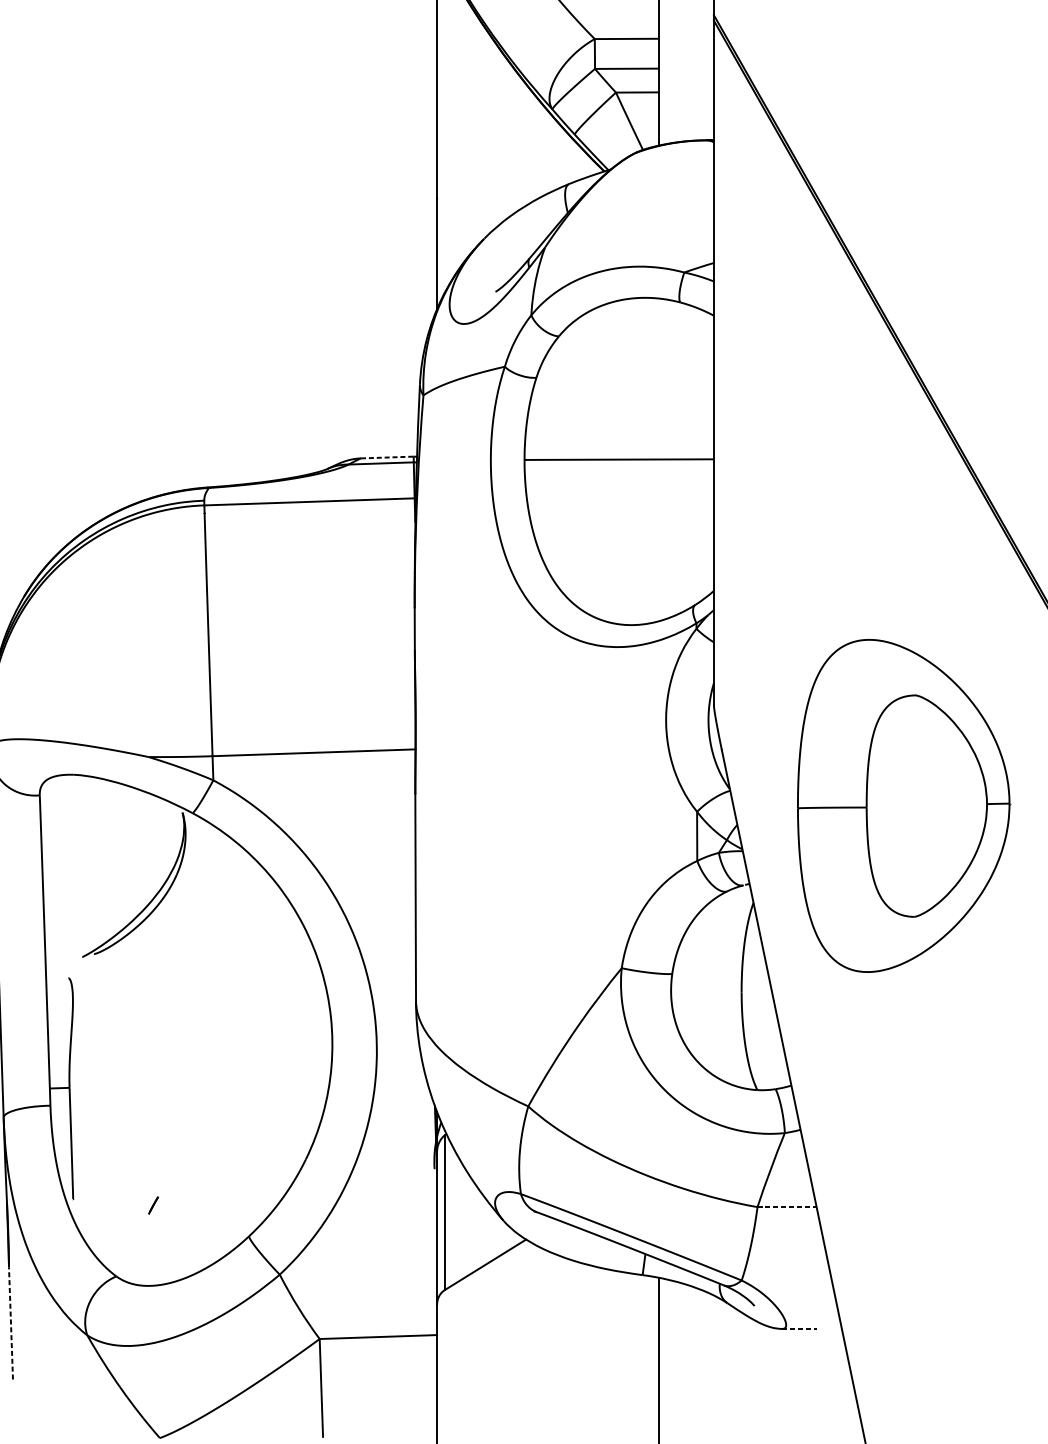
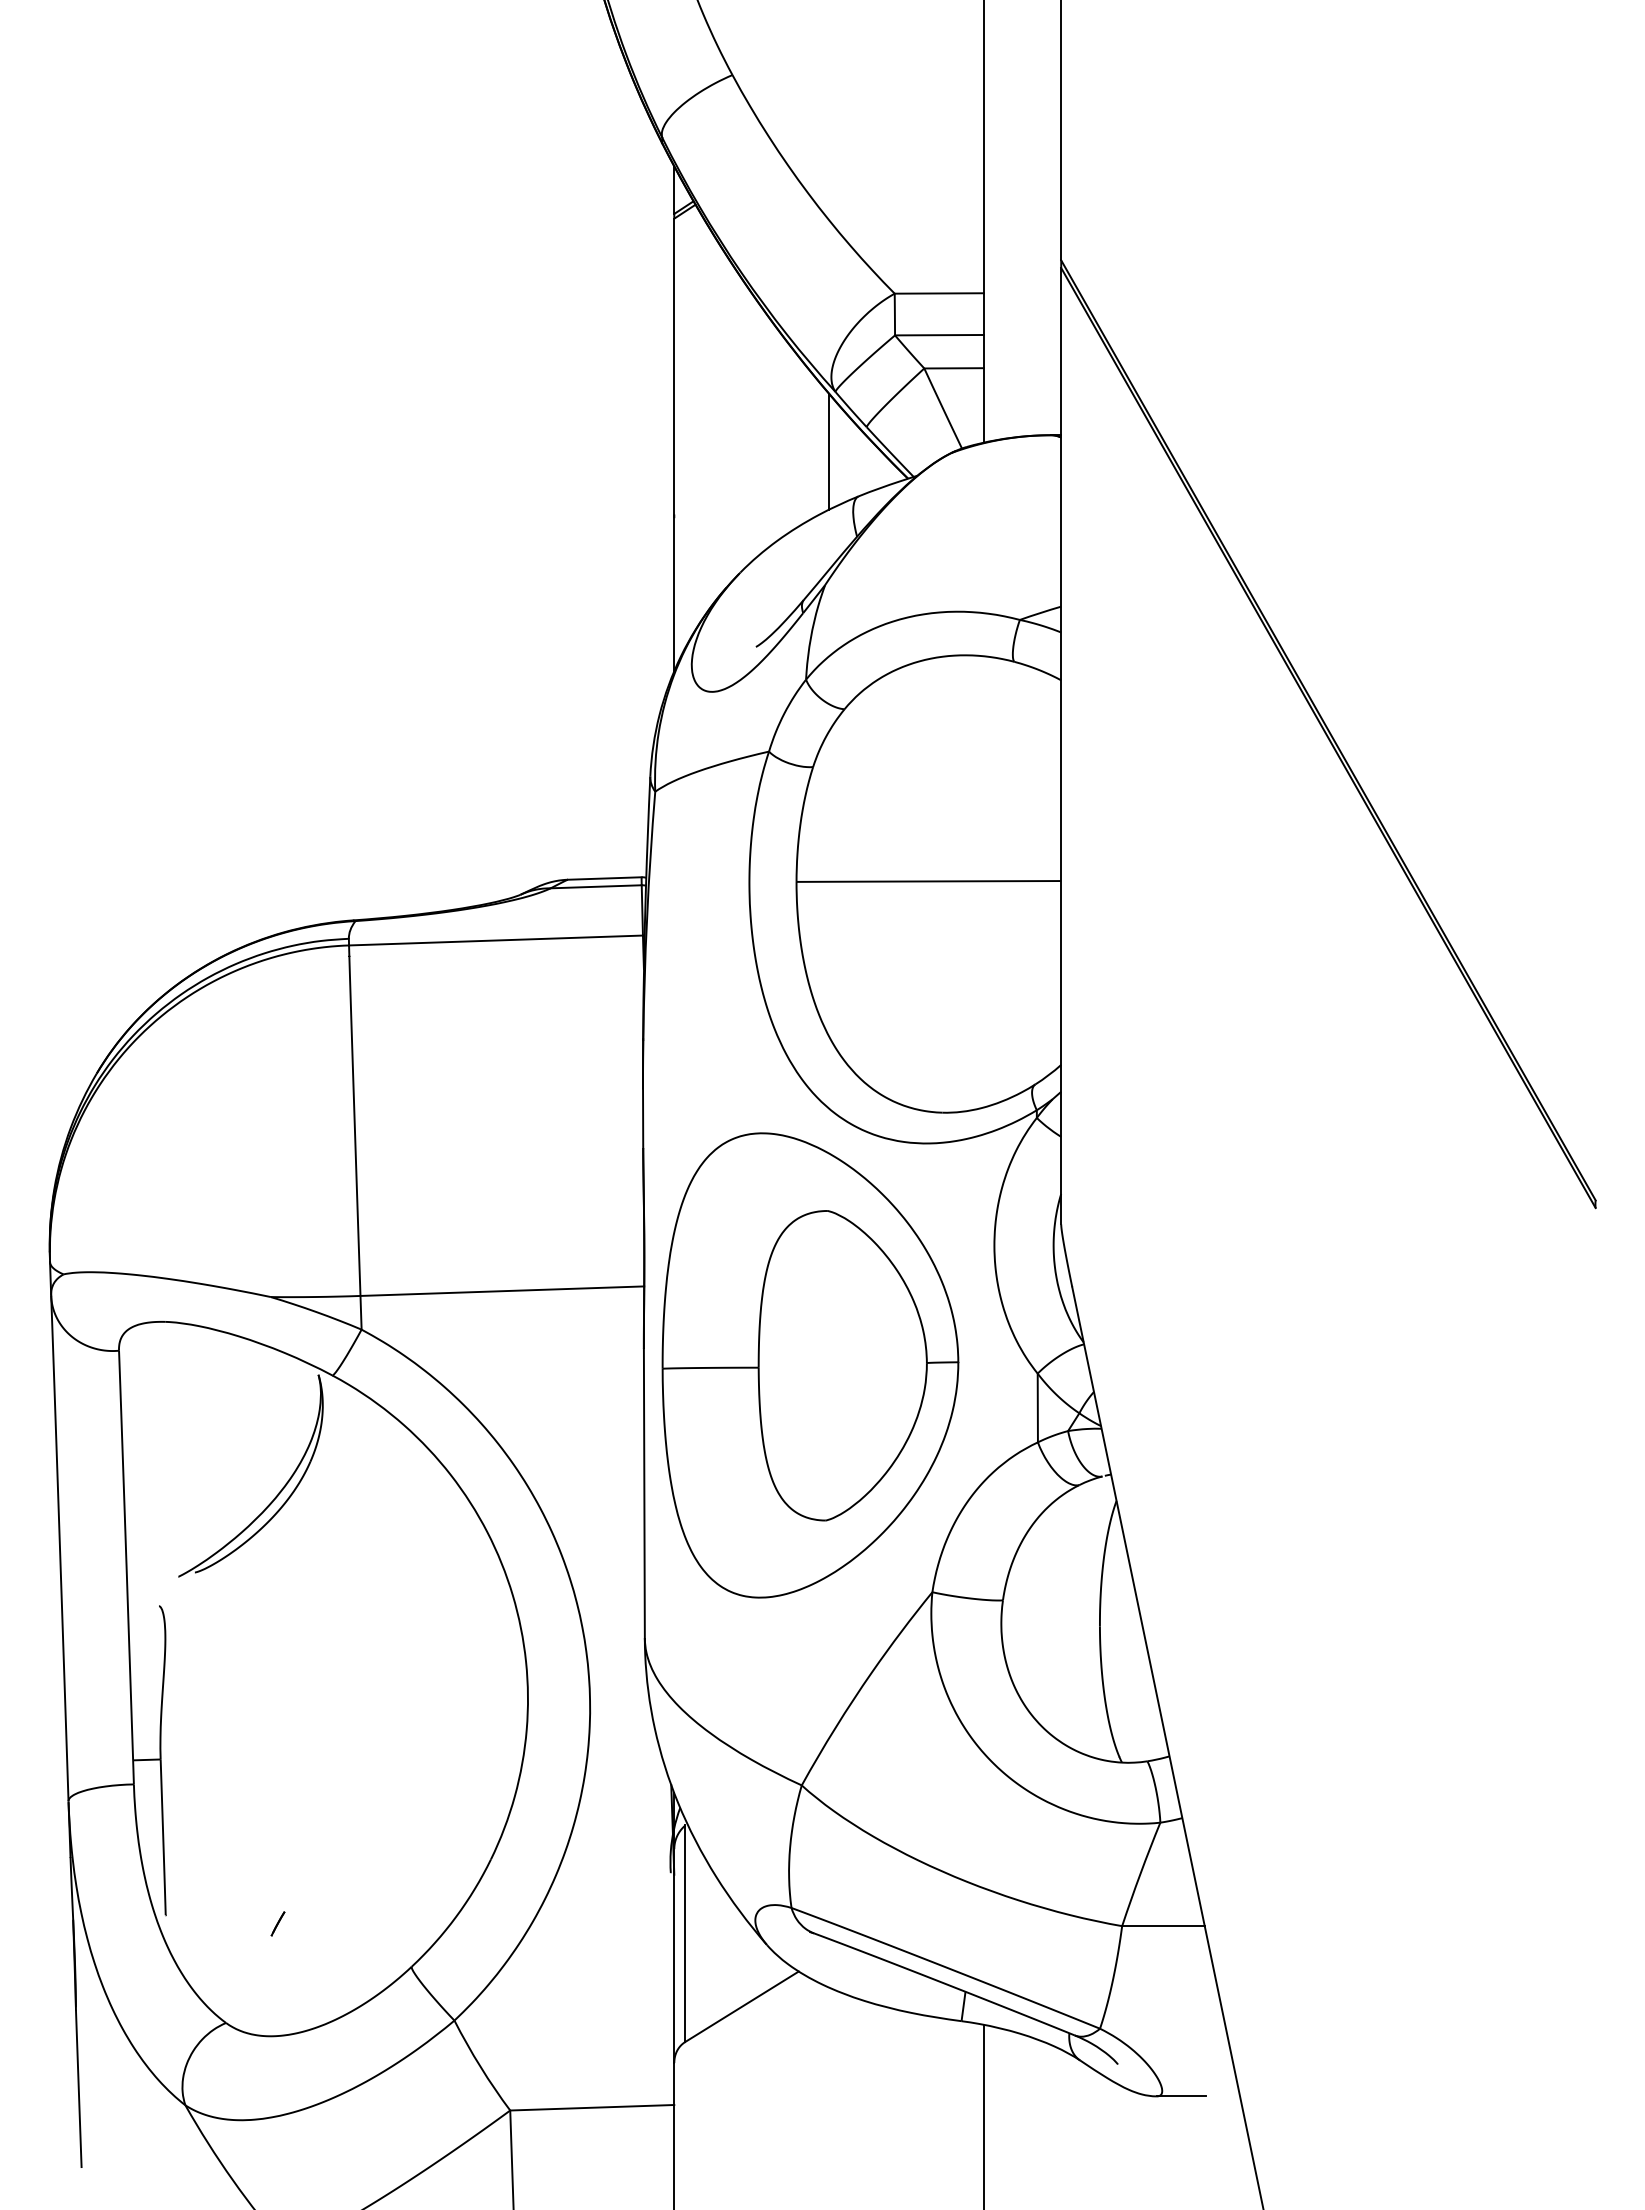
line: (548, 152) -> (829, 451), added
line: (387, 457) -> (604, 878), dashed -> solid
part: (903, 805) -> (810, 1365), moved
line: (787, 1207) -> (1163, 1926), dashed -> solid
line: (10, 1323) -> (78, 2088), dashed -> solid
line: (799, 1329) -> (1181, 2096), dashed -> solid

